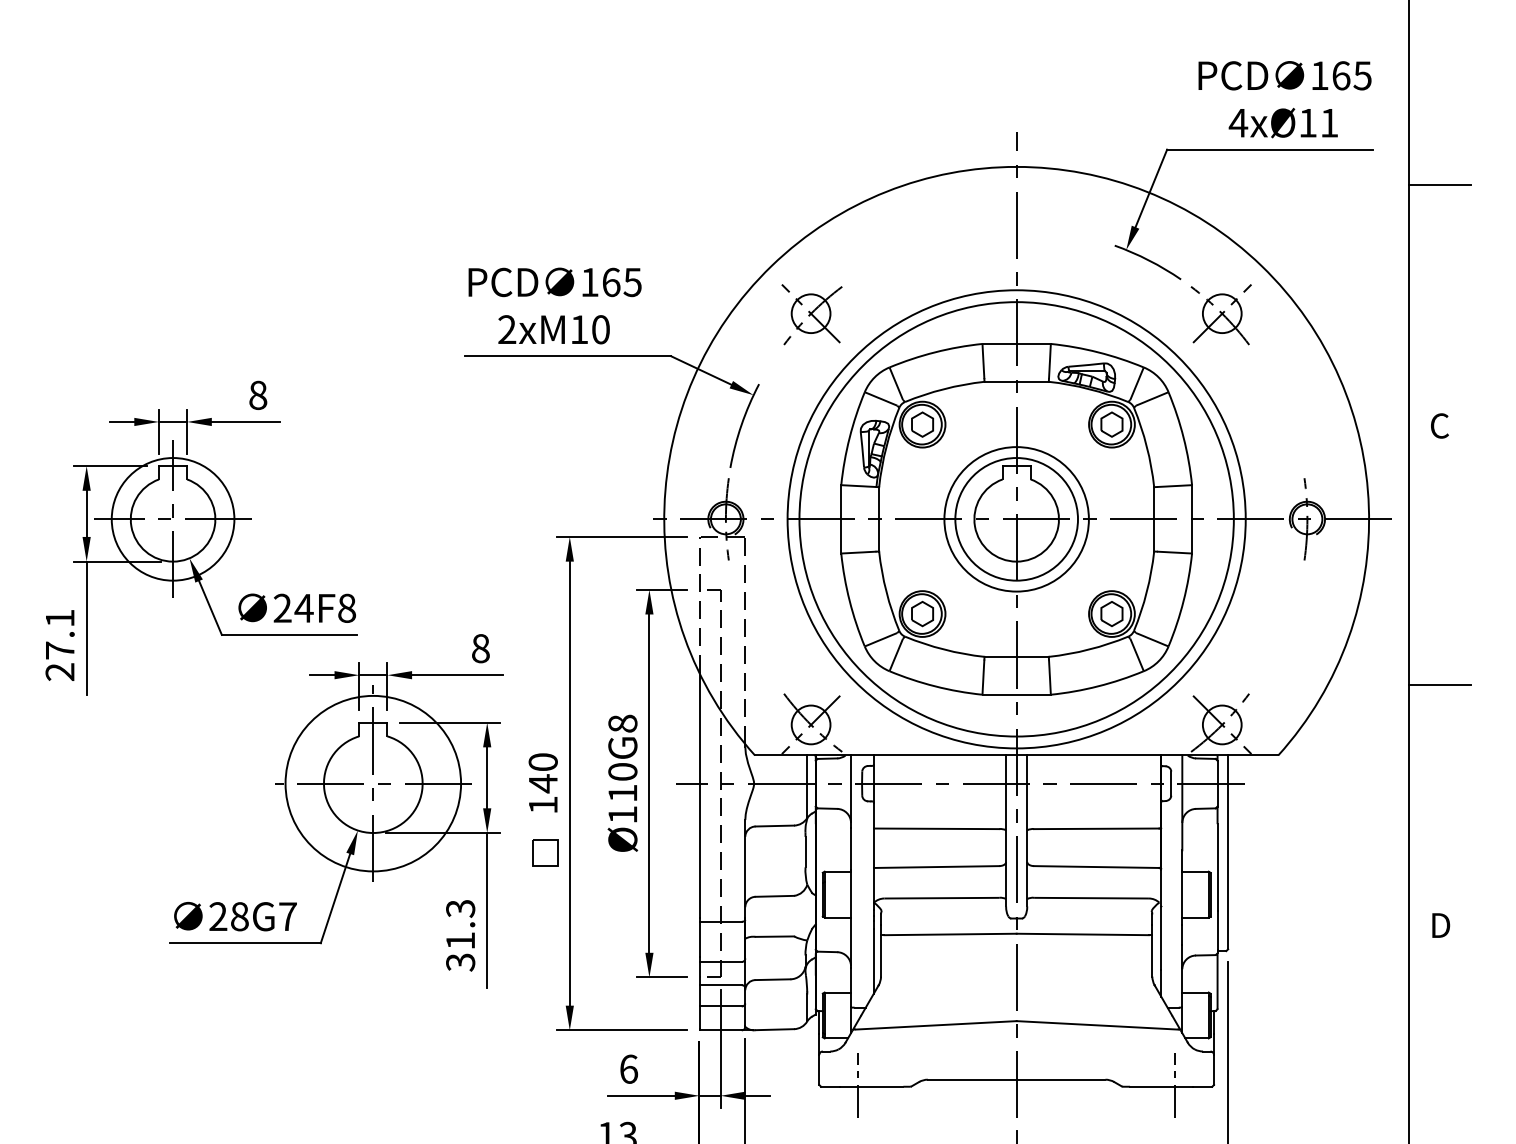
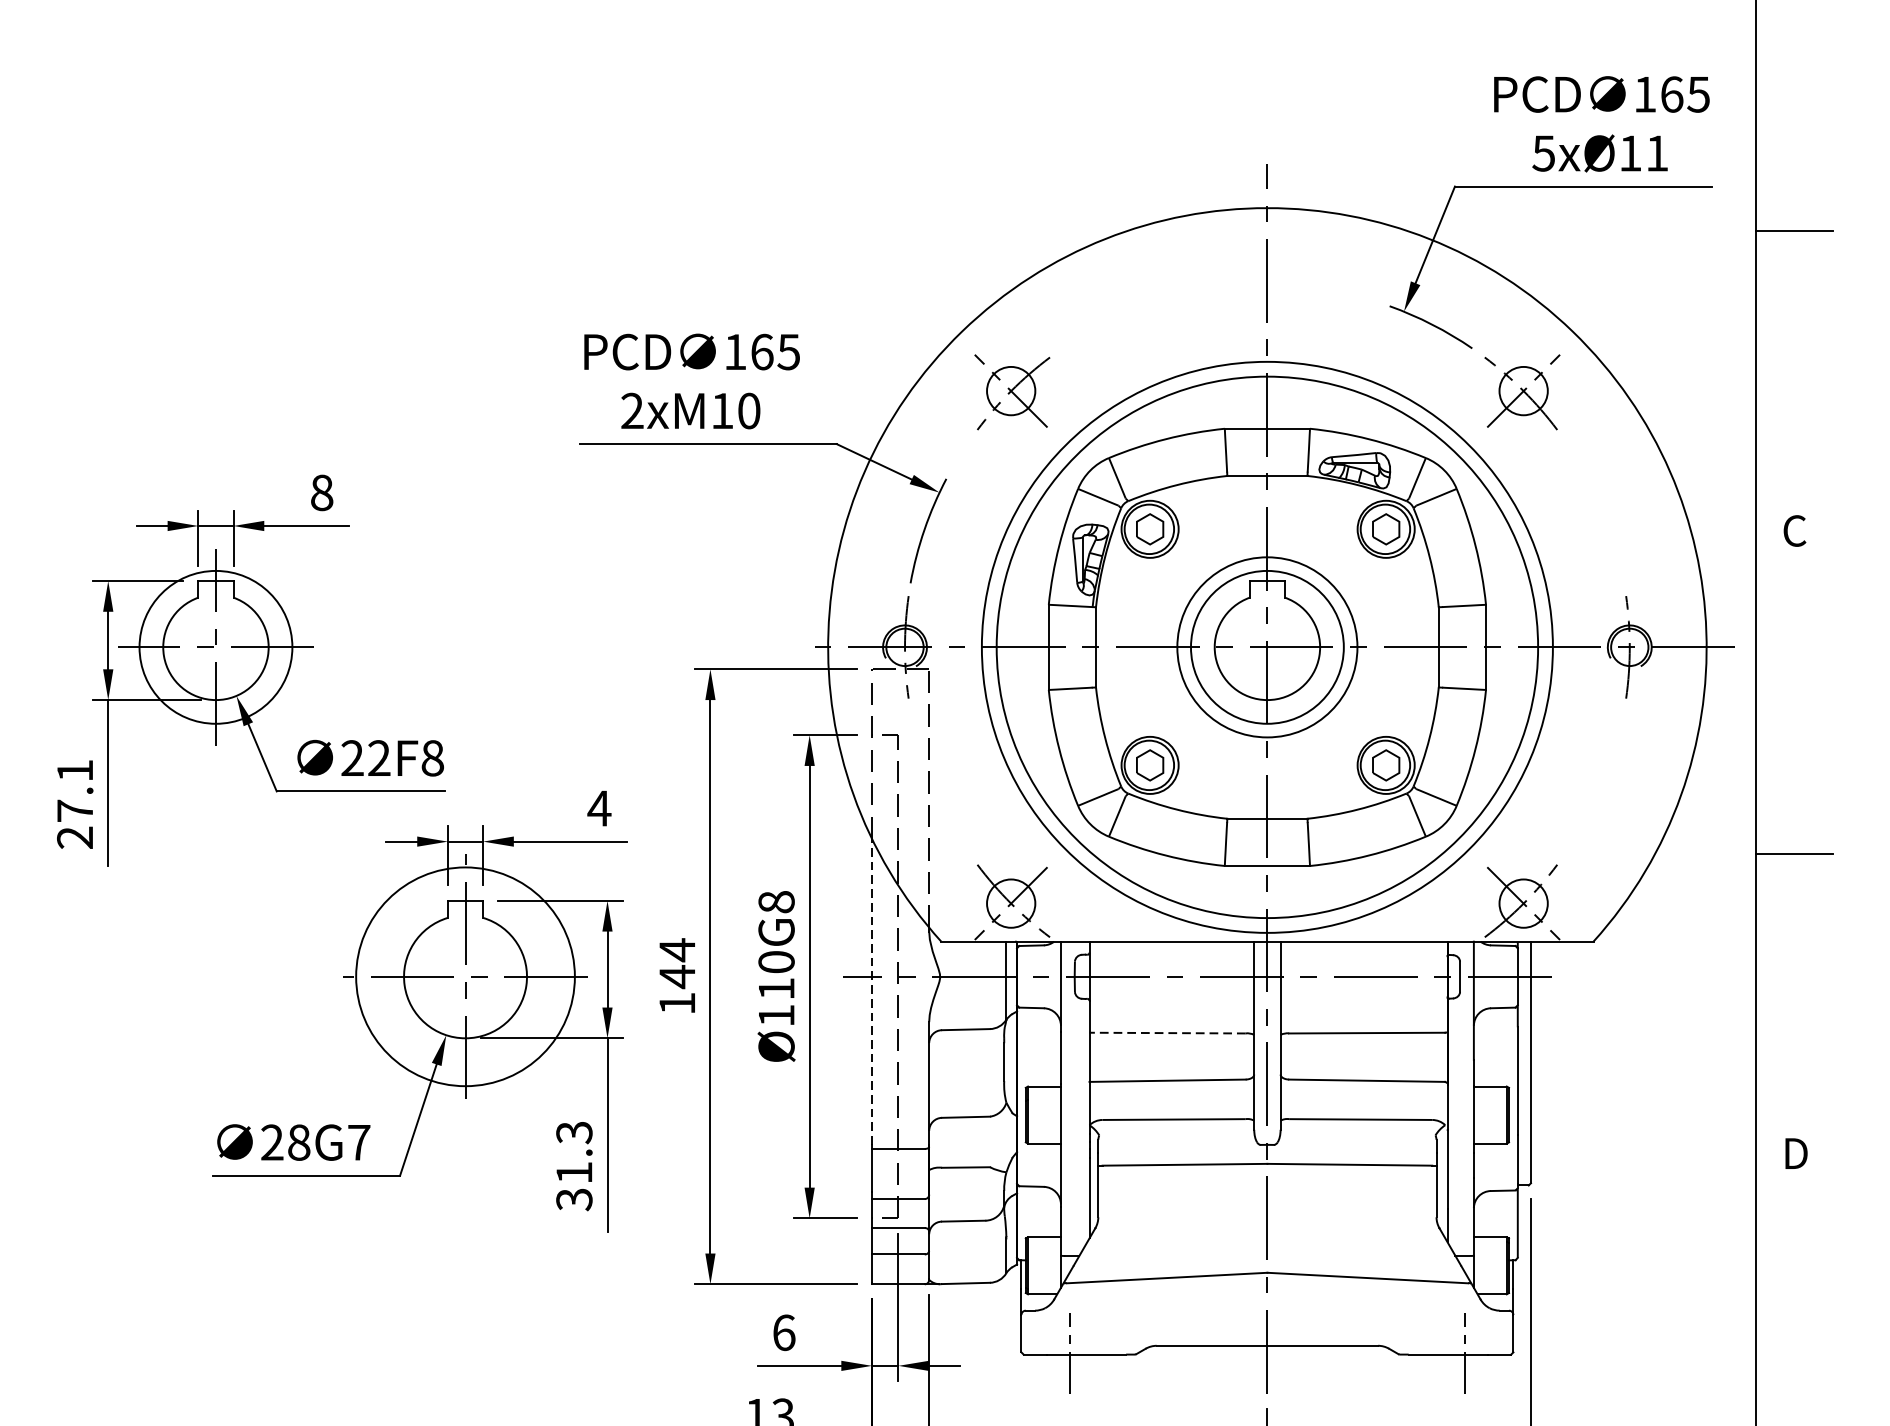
text: (1238, 123) -> (1543, 153), 4xØ11 -> 5xØ11
text: (303, 607) -> (378, 757), 24F8 -> 22F8
text: (480, 648) -> (599, 808), 8 -> 4
text: (542, 762) -> (676, 950), 140 -> 144
line: (699, 795) -> (872, 991), solid -> dashed
line: (936, 828) -> (1167, 1032), solid -> dashed
part: (545, 852) -> (680, 1062), removed

